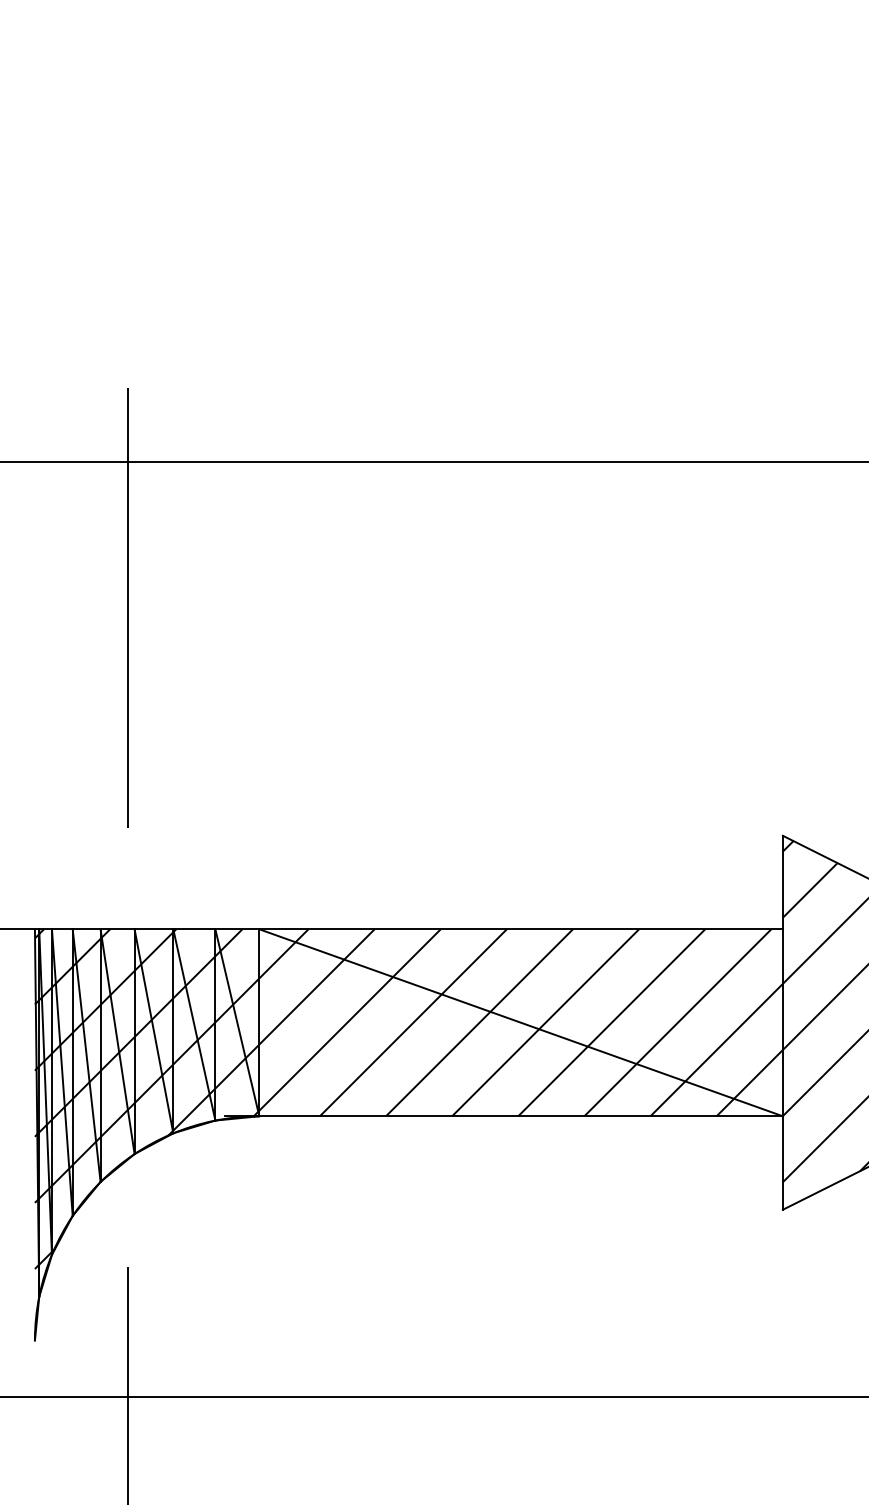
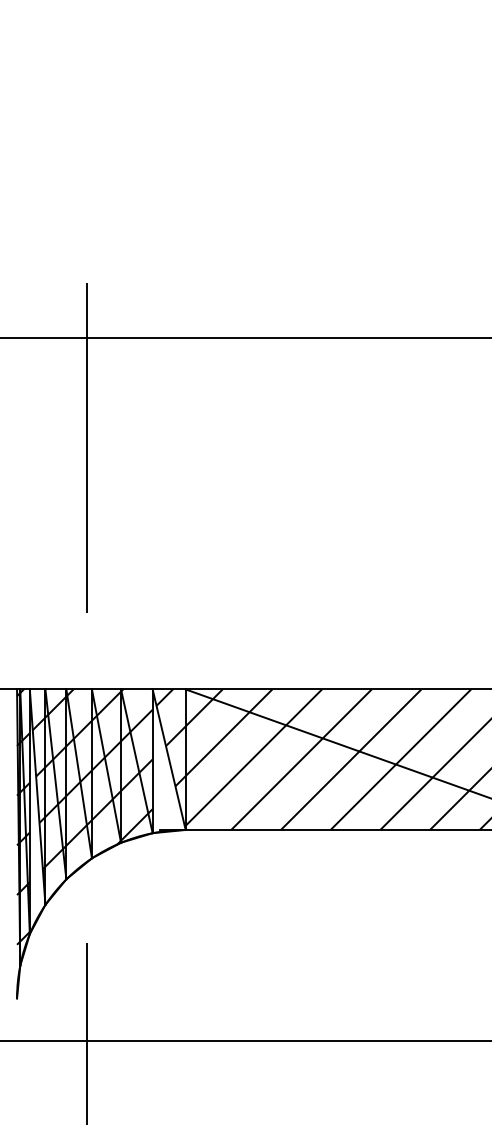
hatch: (236, 1033) -> (168, 767), removed
hatch: (60, 1117) -> (36, 830), removed

